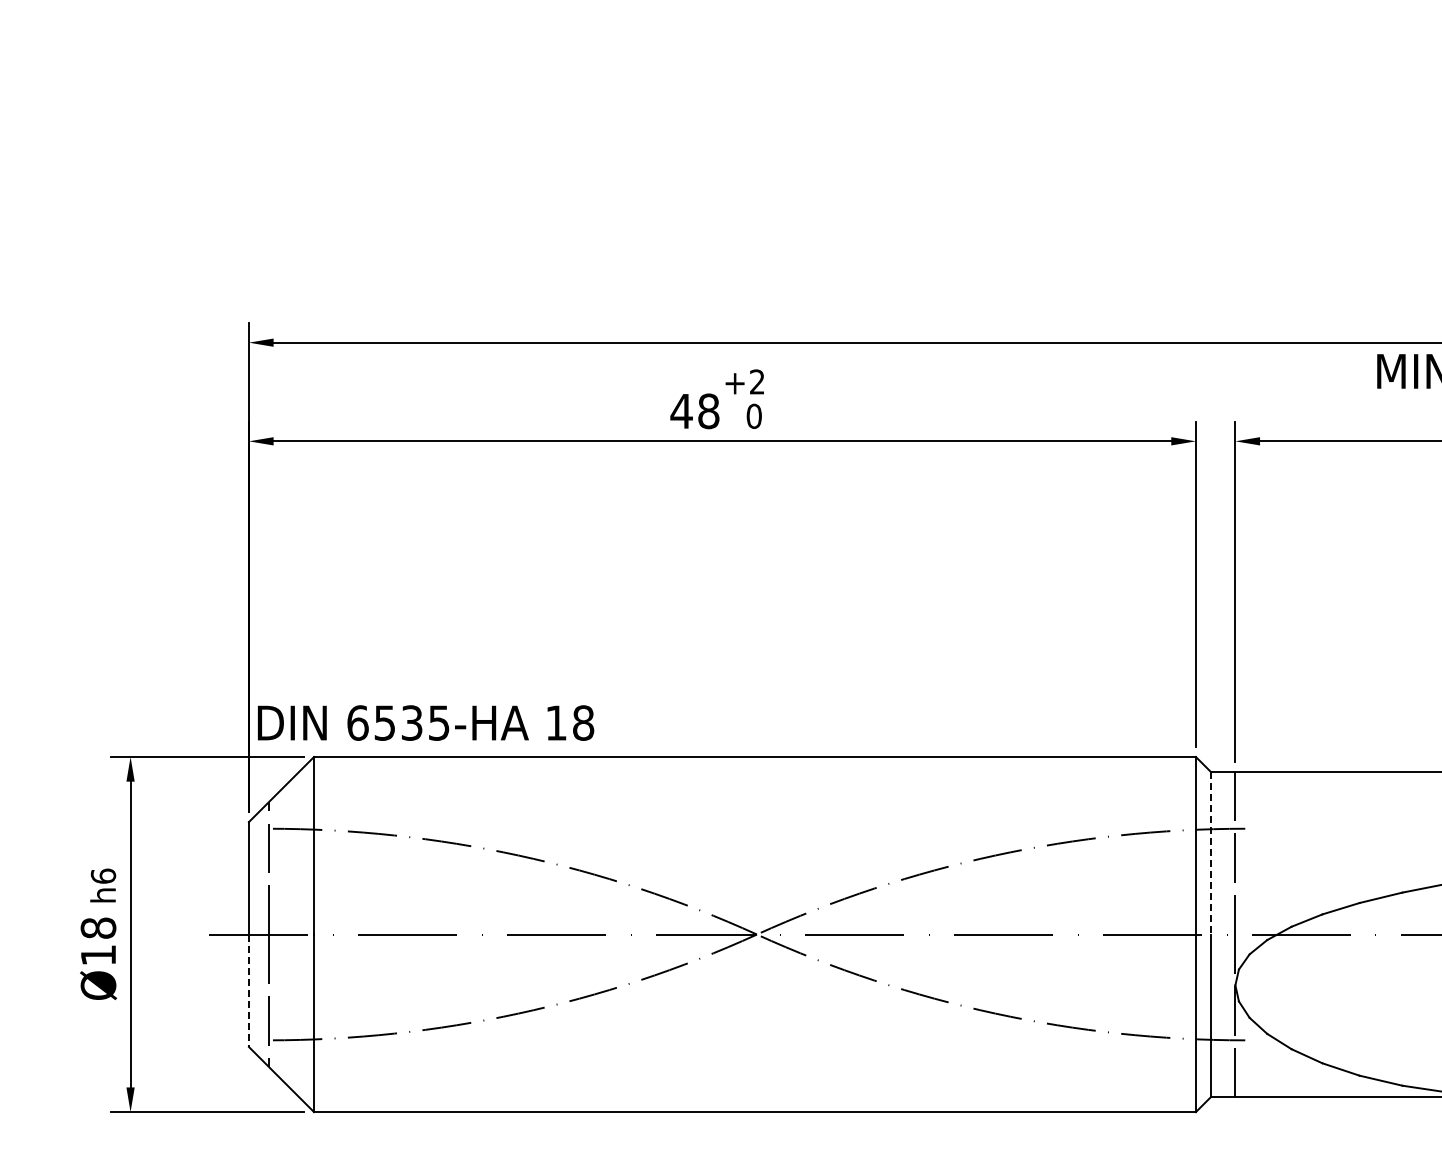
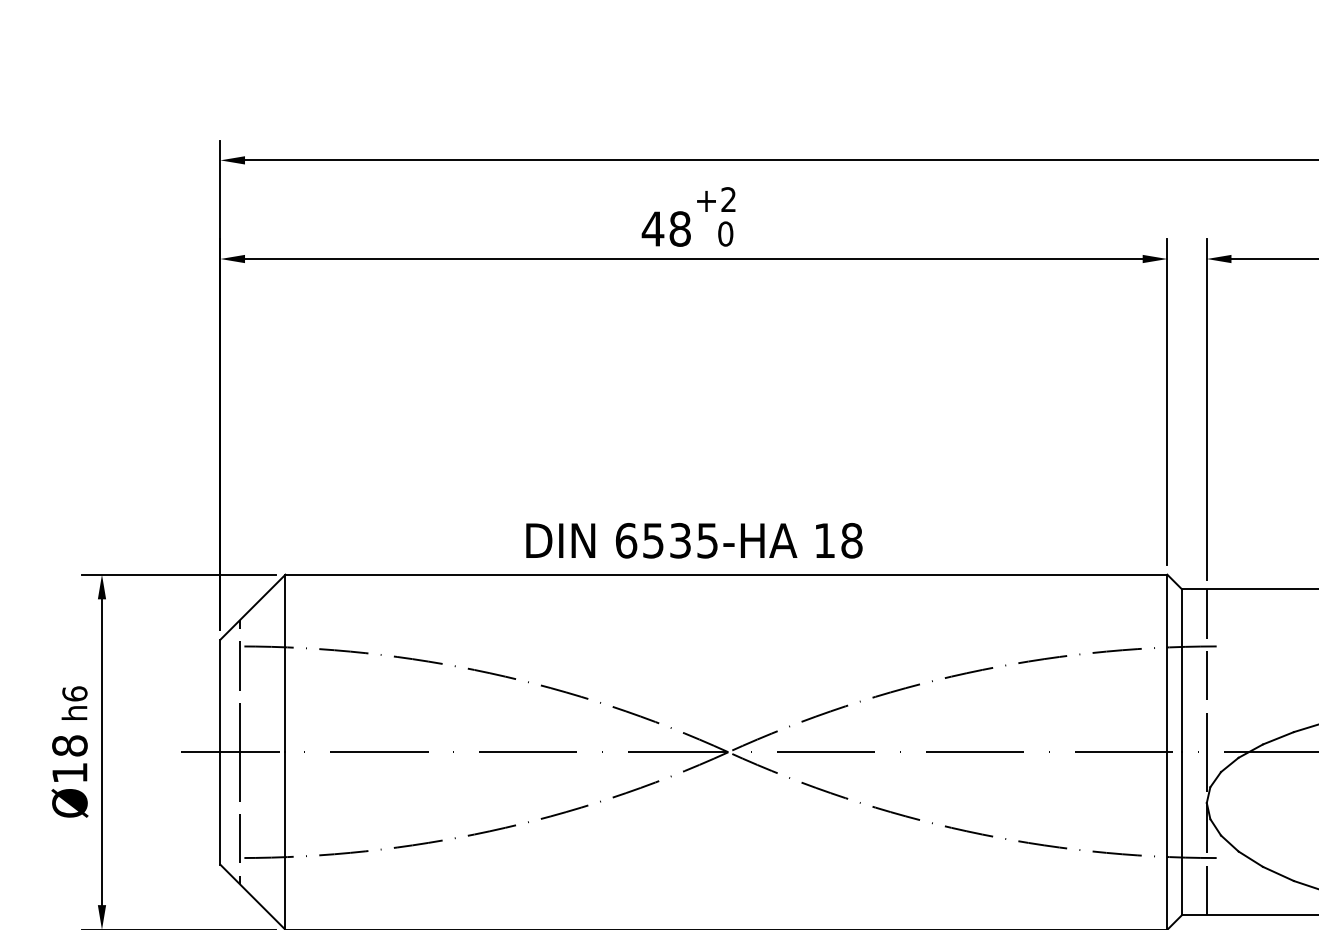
text: (426, 722) -> (694, 540), moved
line: (1210, 853) -> (1181, 671), dashed -> solid
line: (248, 991) -> (219, 809), dashed -> solid

